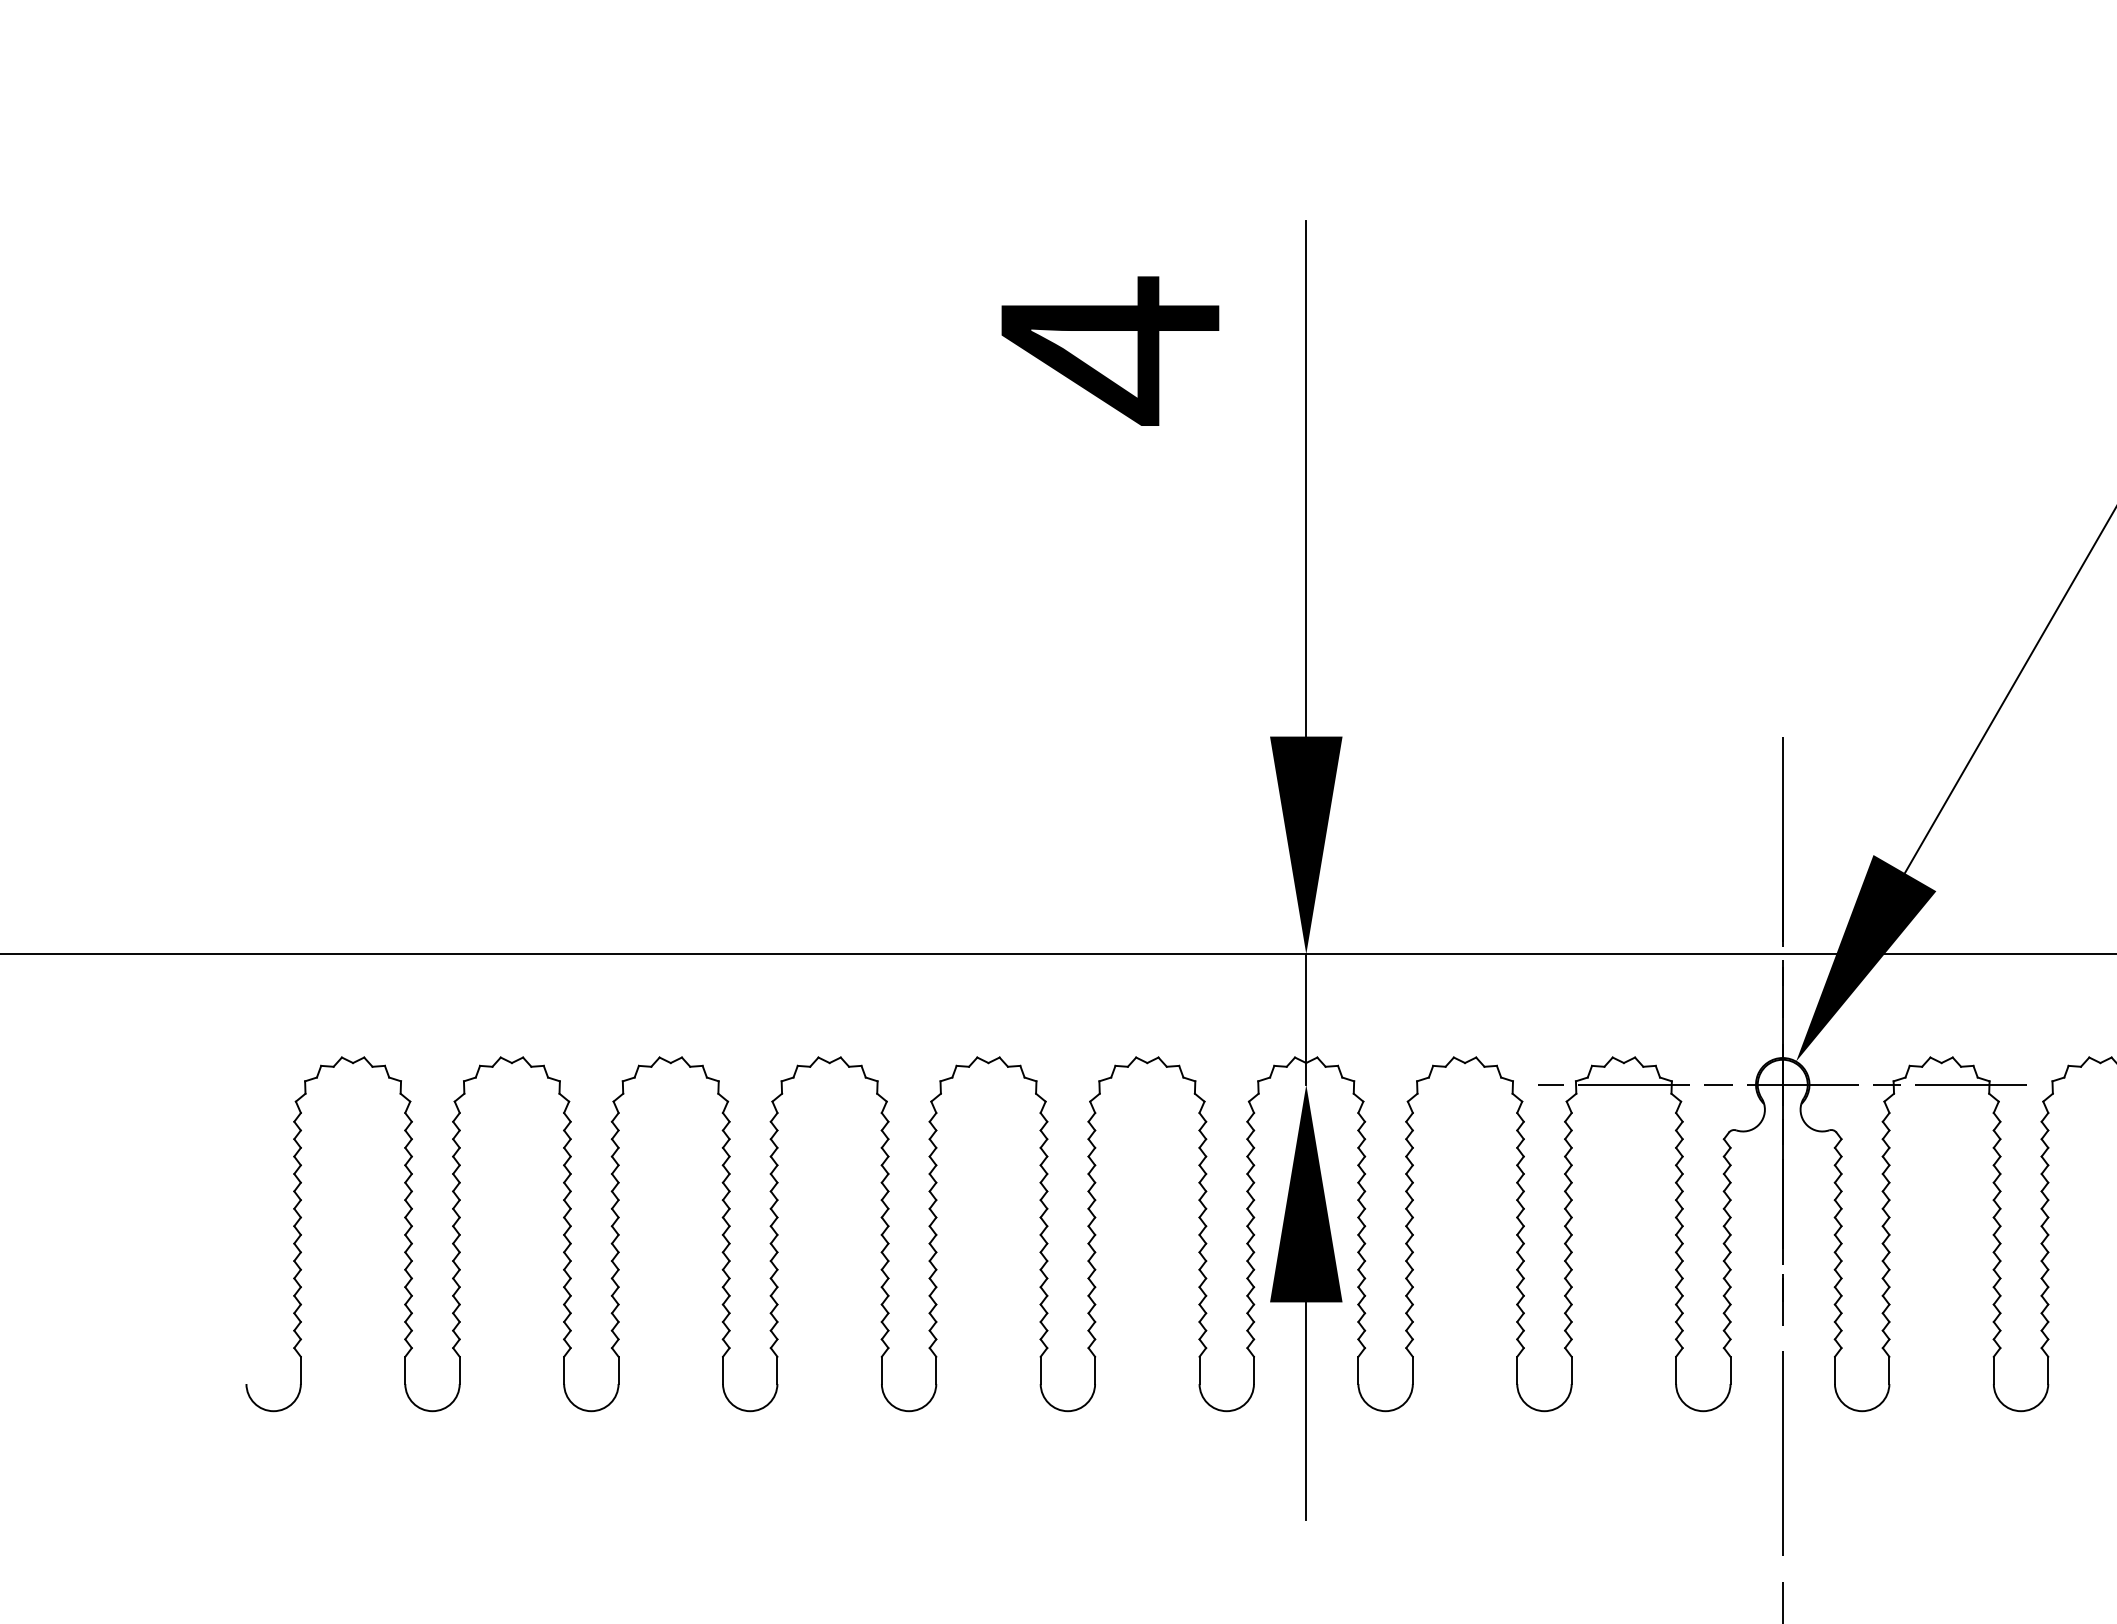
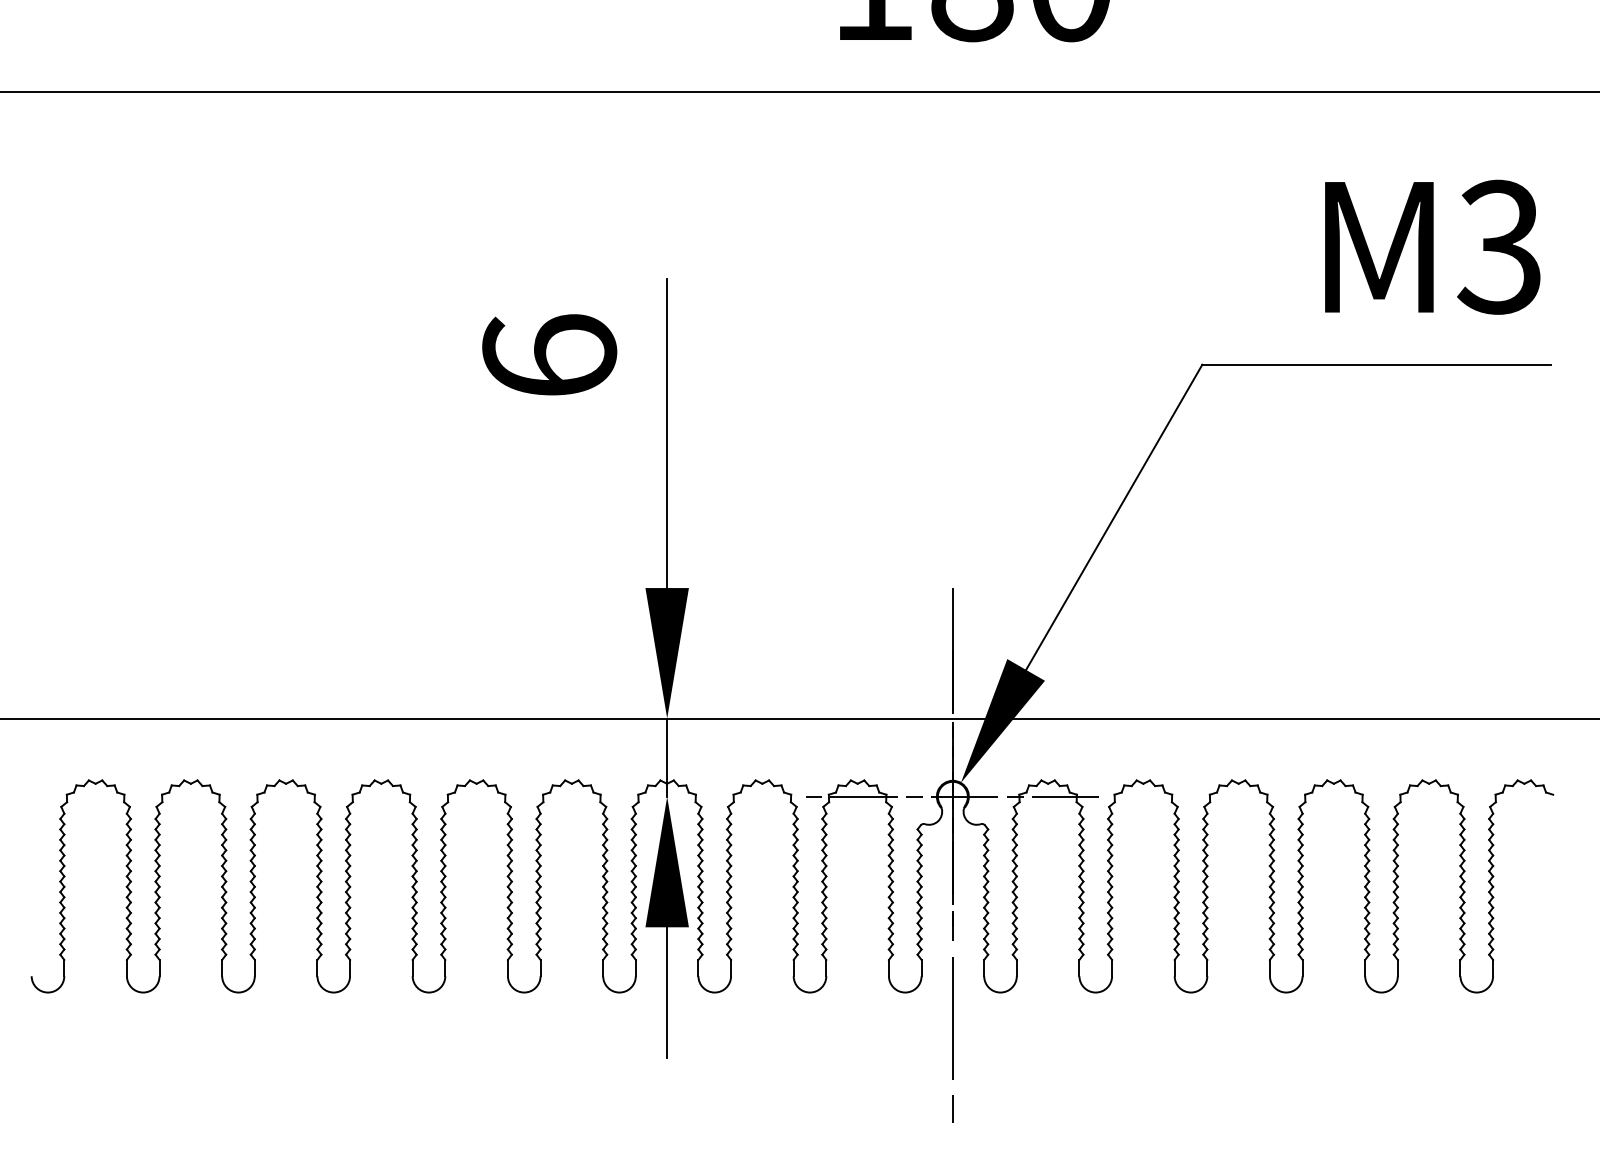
text: (1110, 350) -> (549, 356), 4 -> 6

